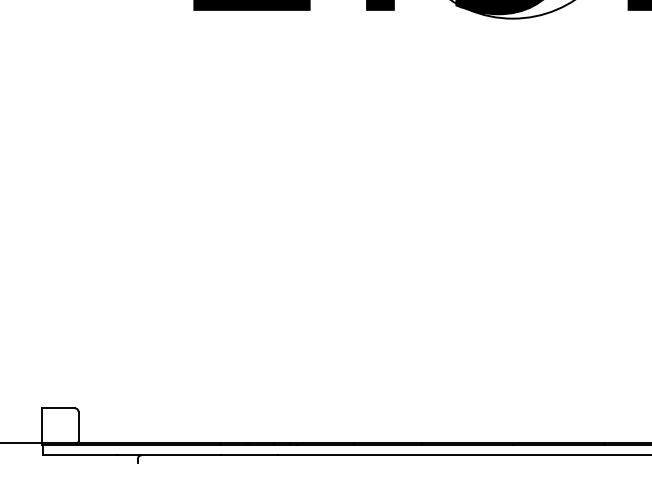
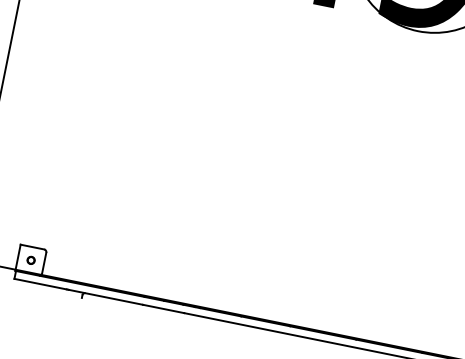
part: (60, 426) -> (31, 260), added

